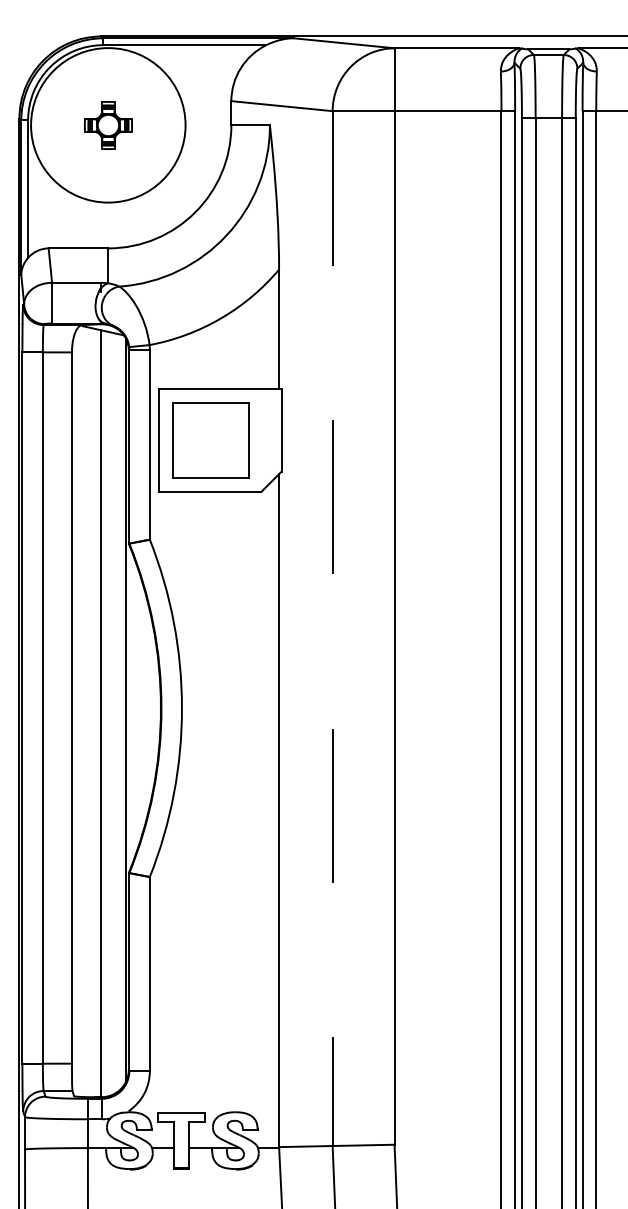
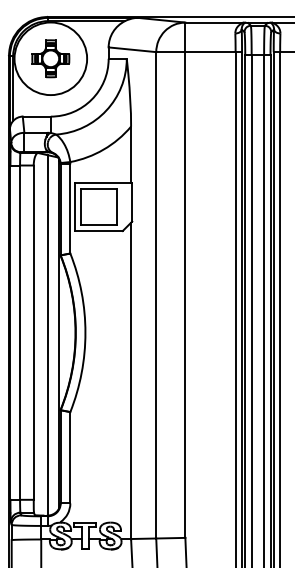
part: (107, 124) -> (50, 58), size x1.67
line: (333, 628) -> (156, 295), dashed -> solid

